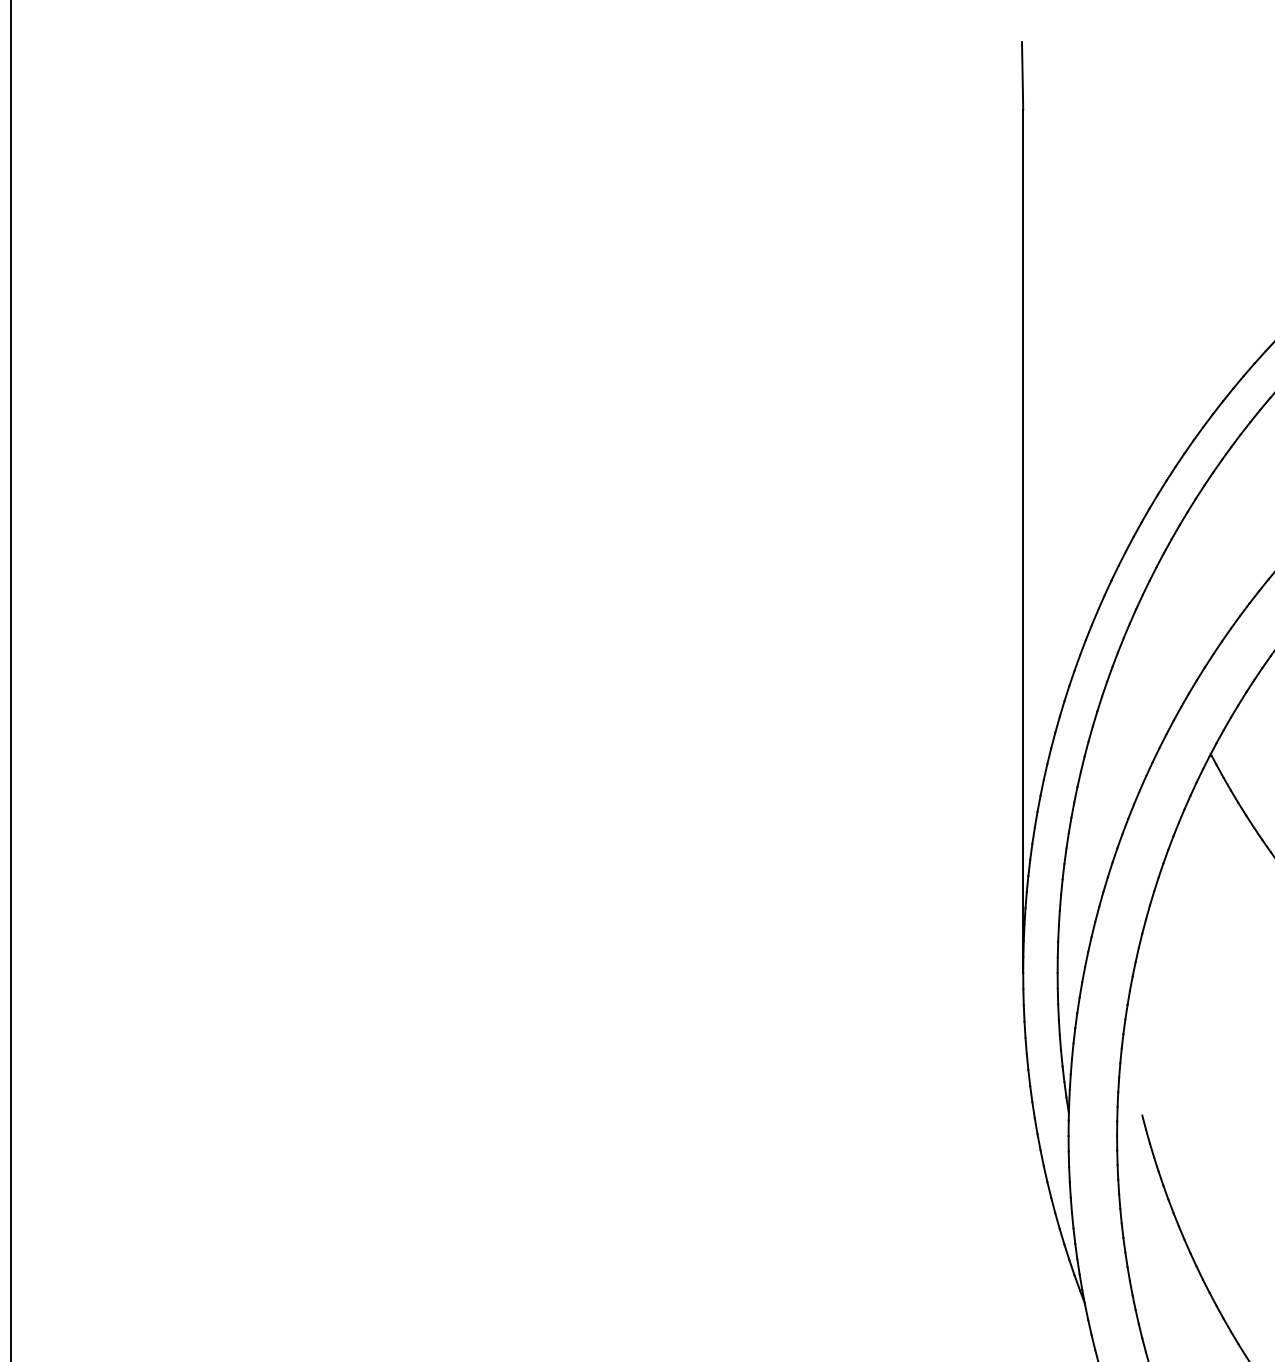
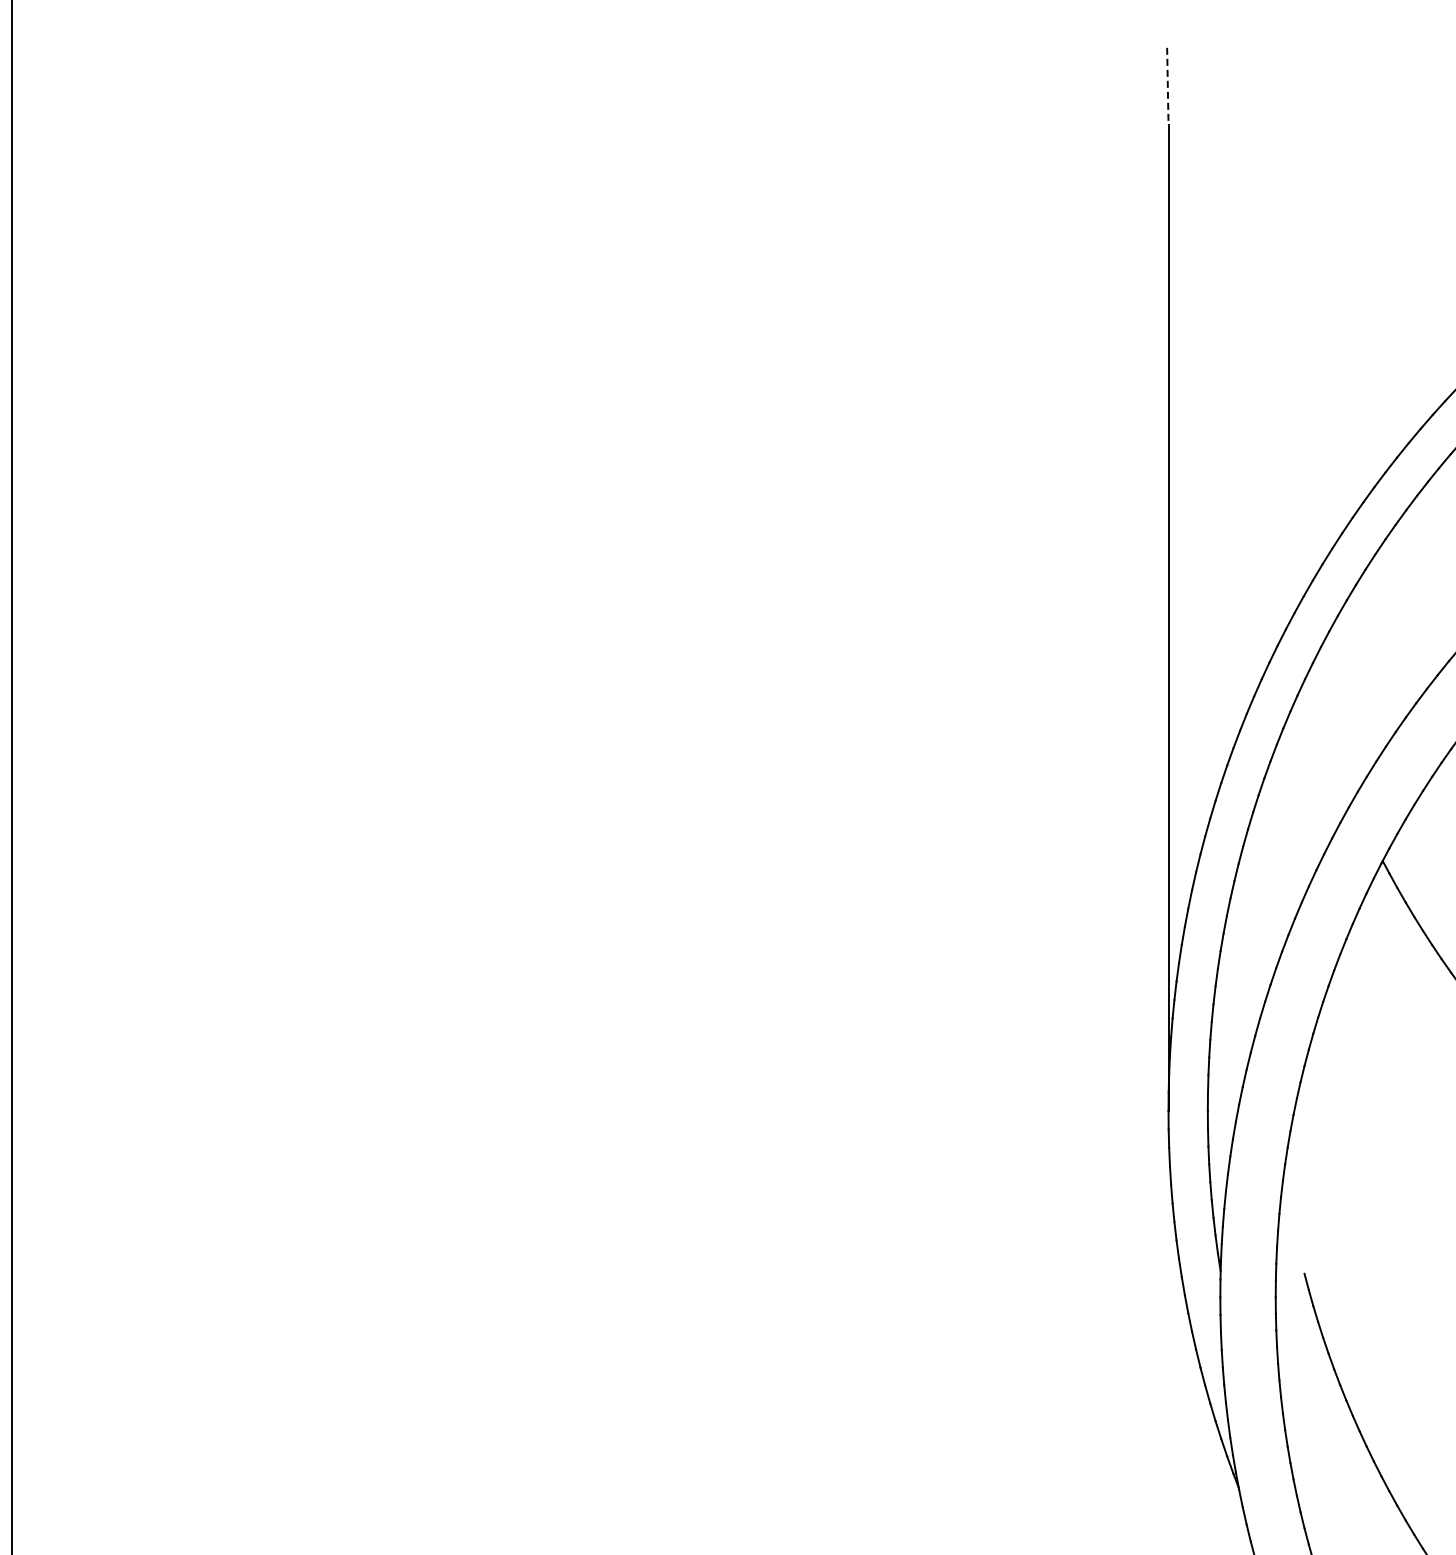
line: (1022, 75) -> (1167, 86), solid -> dashed

